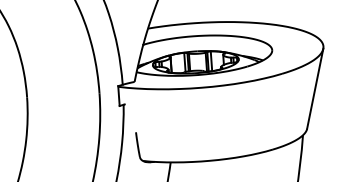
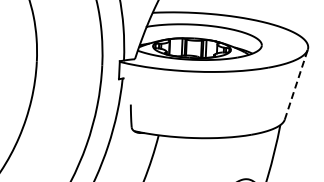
line: (315, 88) -> (296, 84), solid -> dashed

